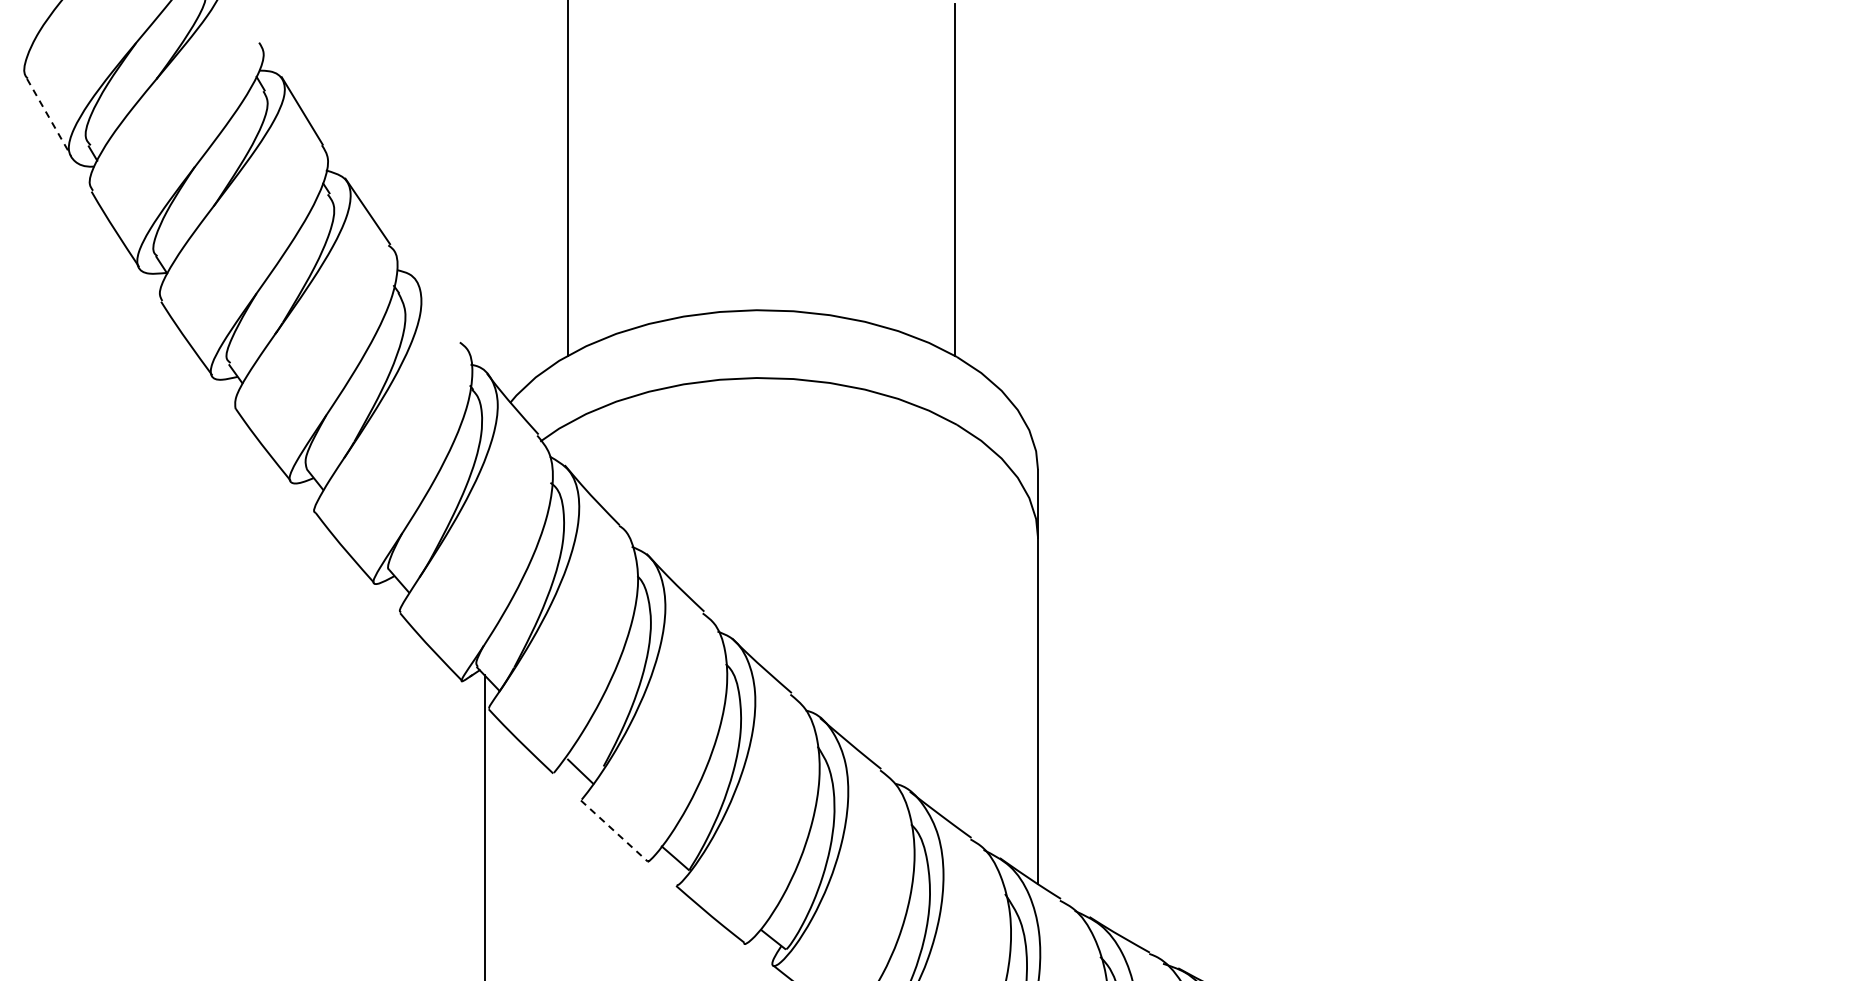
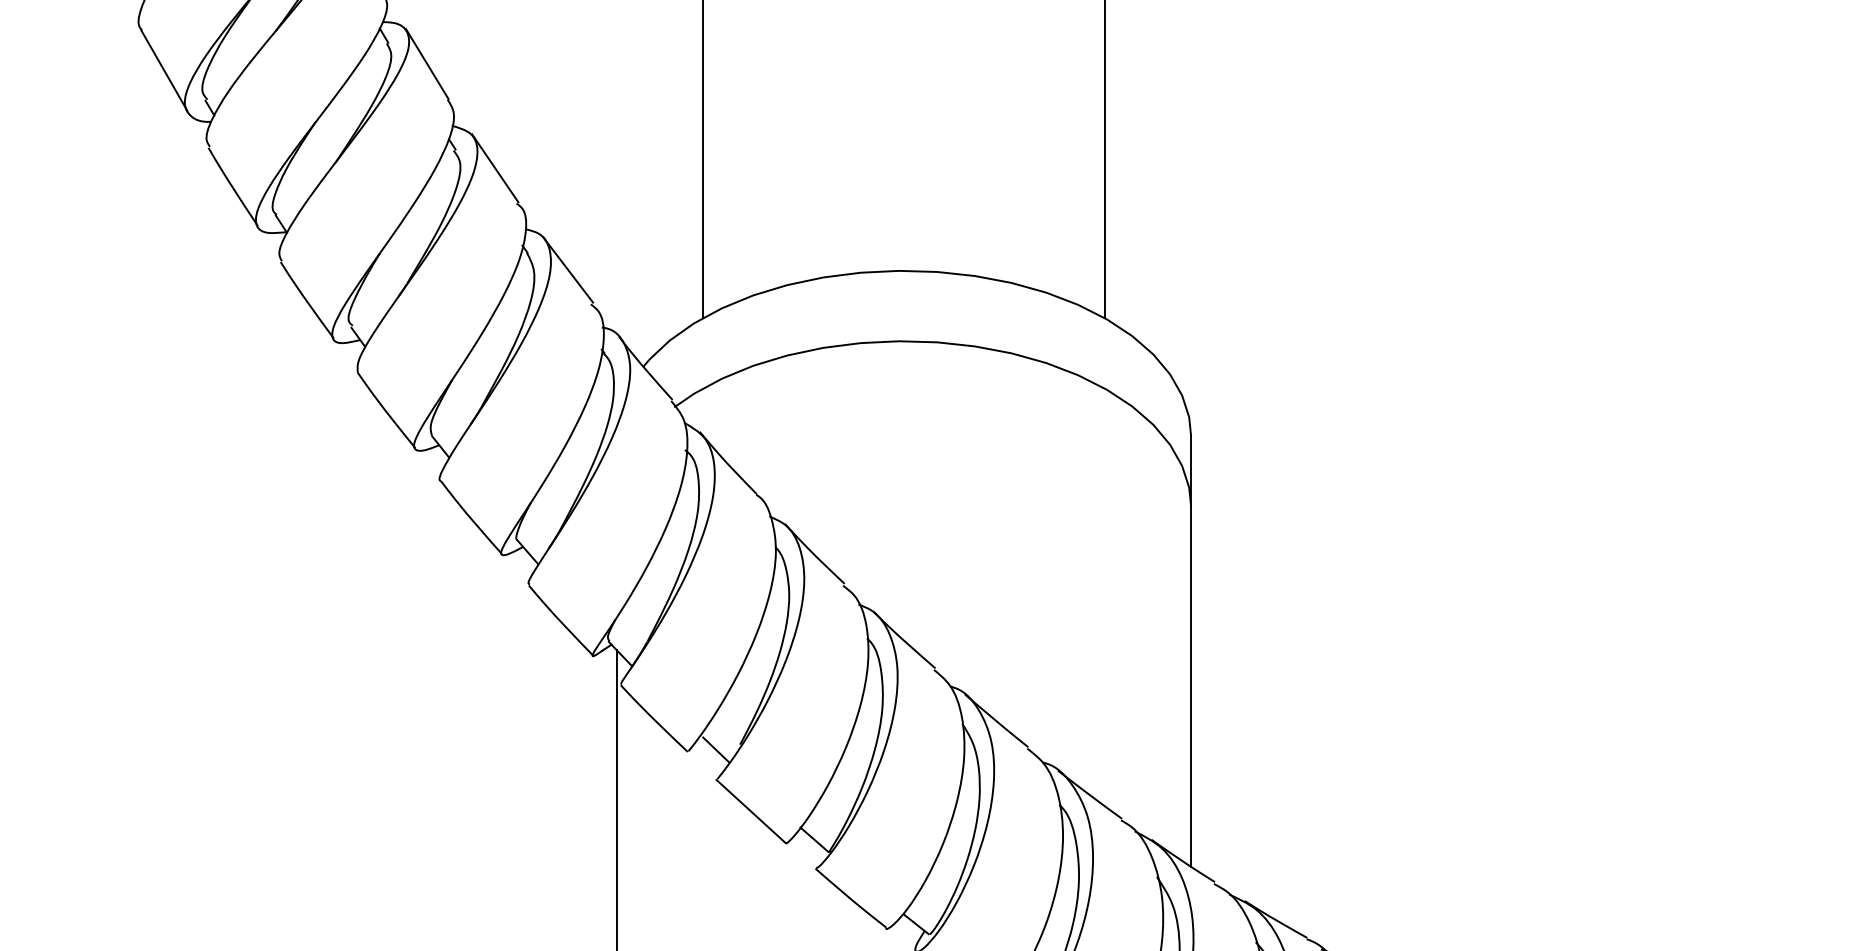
line: (49, 117) -> (164, 70), dashed -> solid
line: (437, 308) -> (567, 269), added
line: (614, 831) -> (751, 812), dashed -> solid

